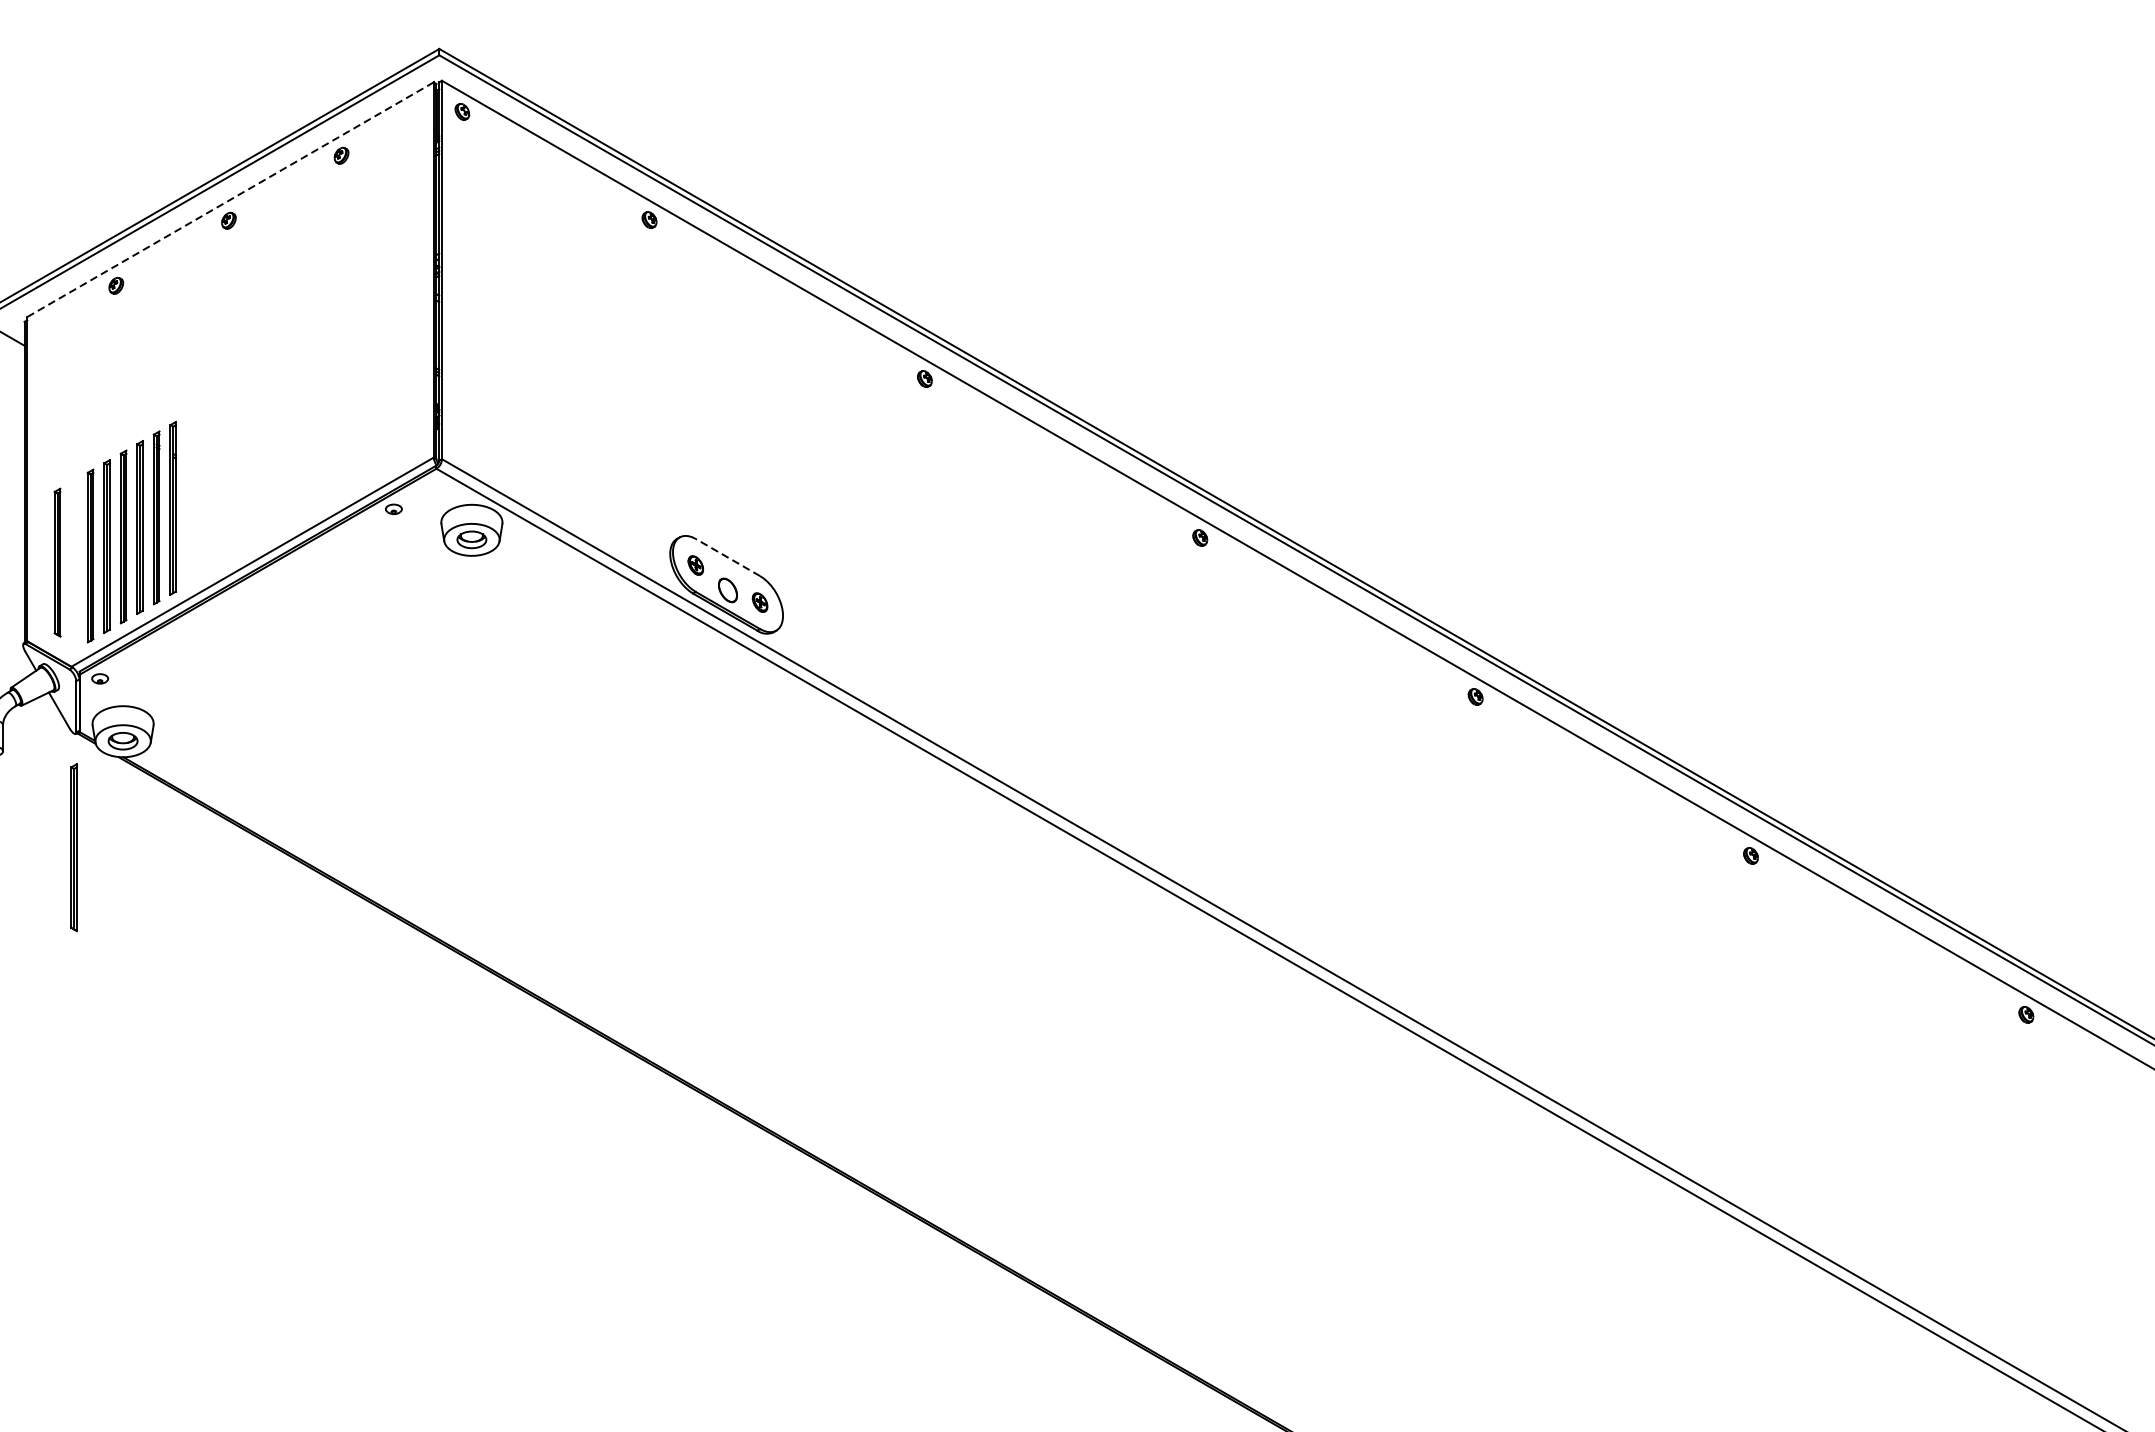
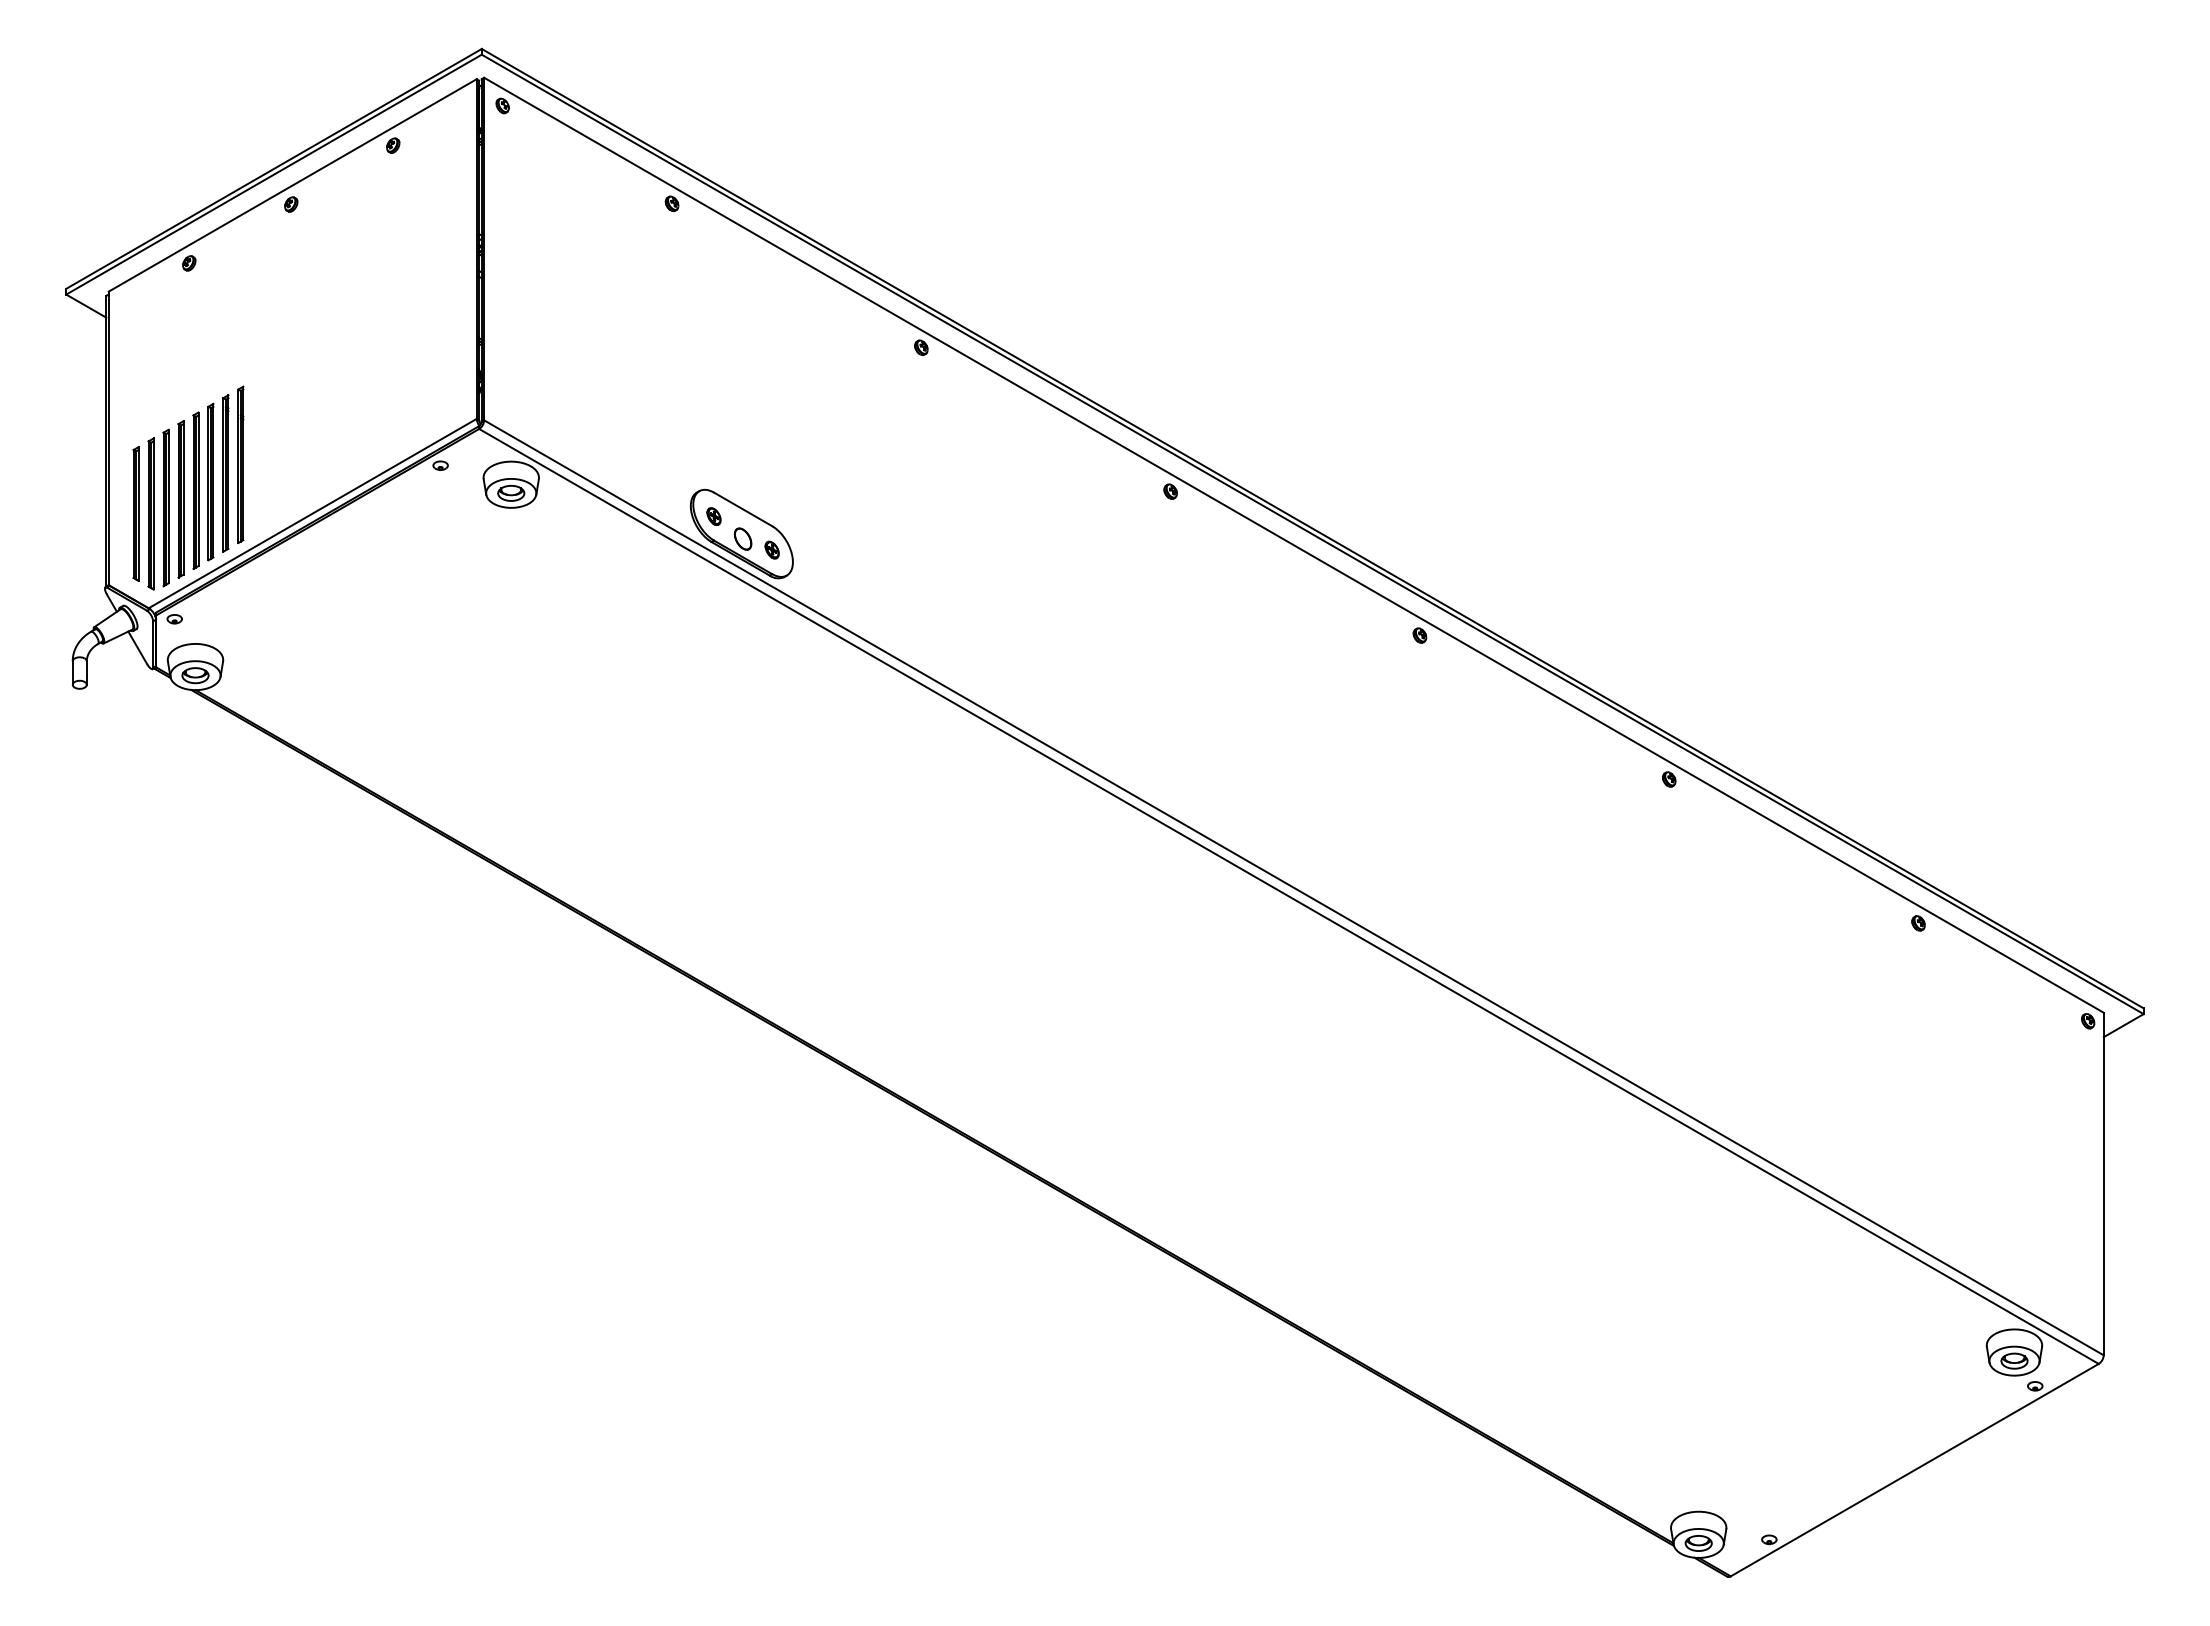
line: (231, 199) -> (293, 185), dashed -> solid
line: (728, 557) -> (743, 509), dashed -> solid
part: (73, 847) -> (150, 513), moved

